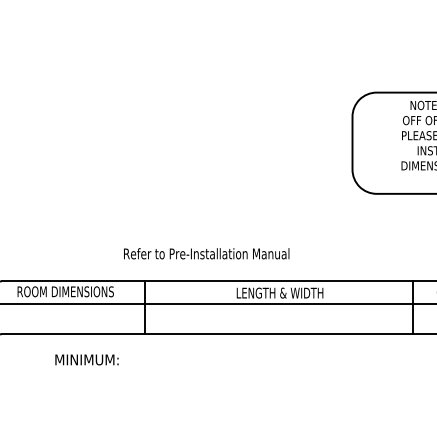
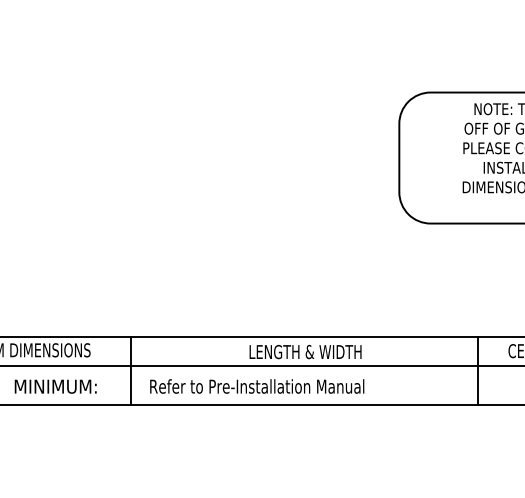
text: (206, 253) -> (256, 386), moved
text: (86, 359) -> (55, 386), moved

